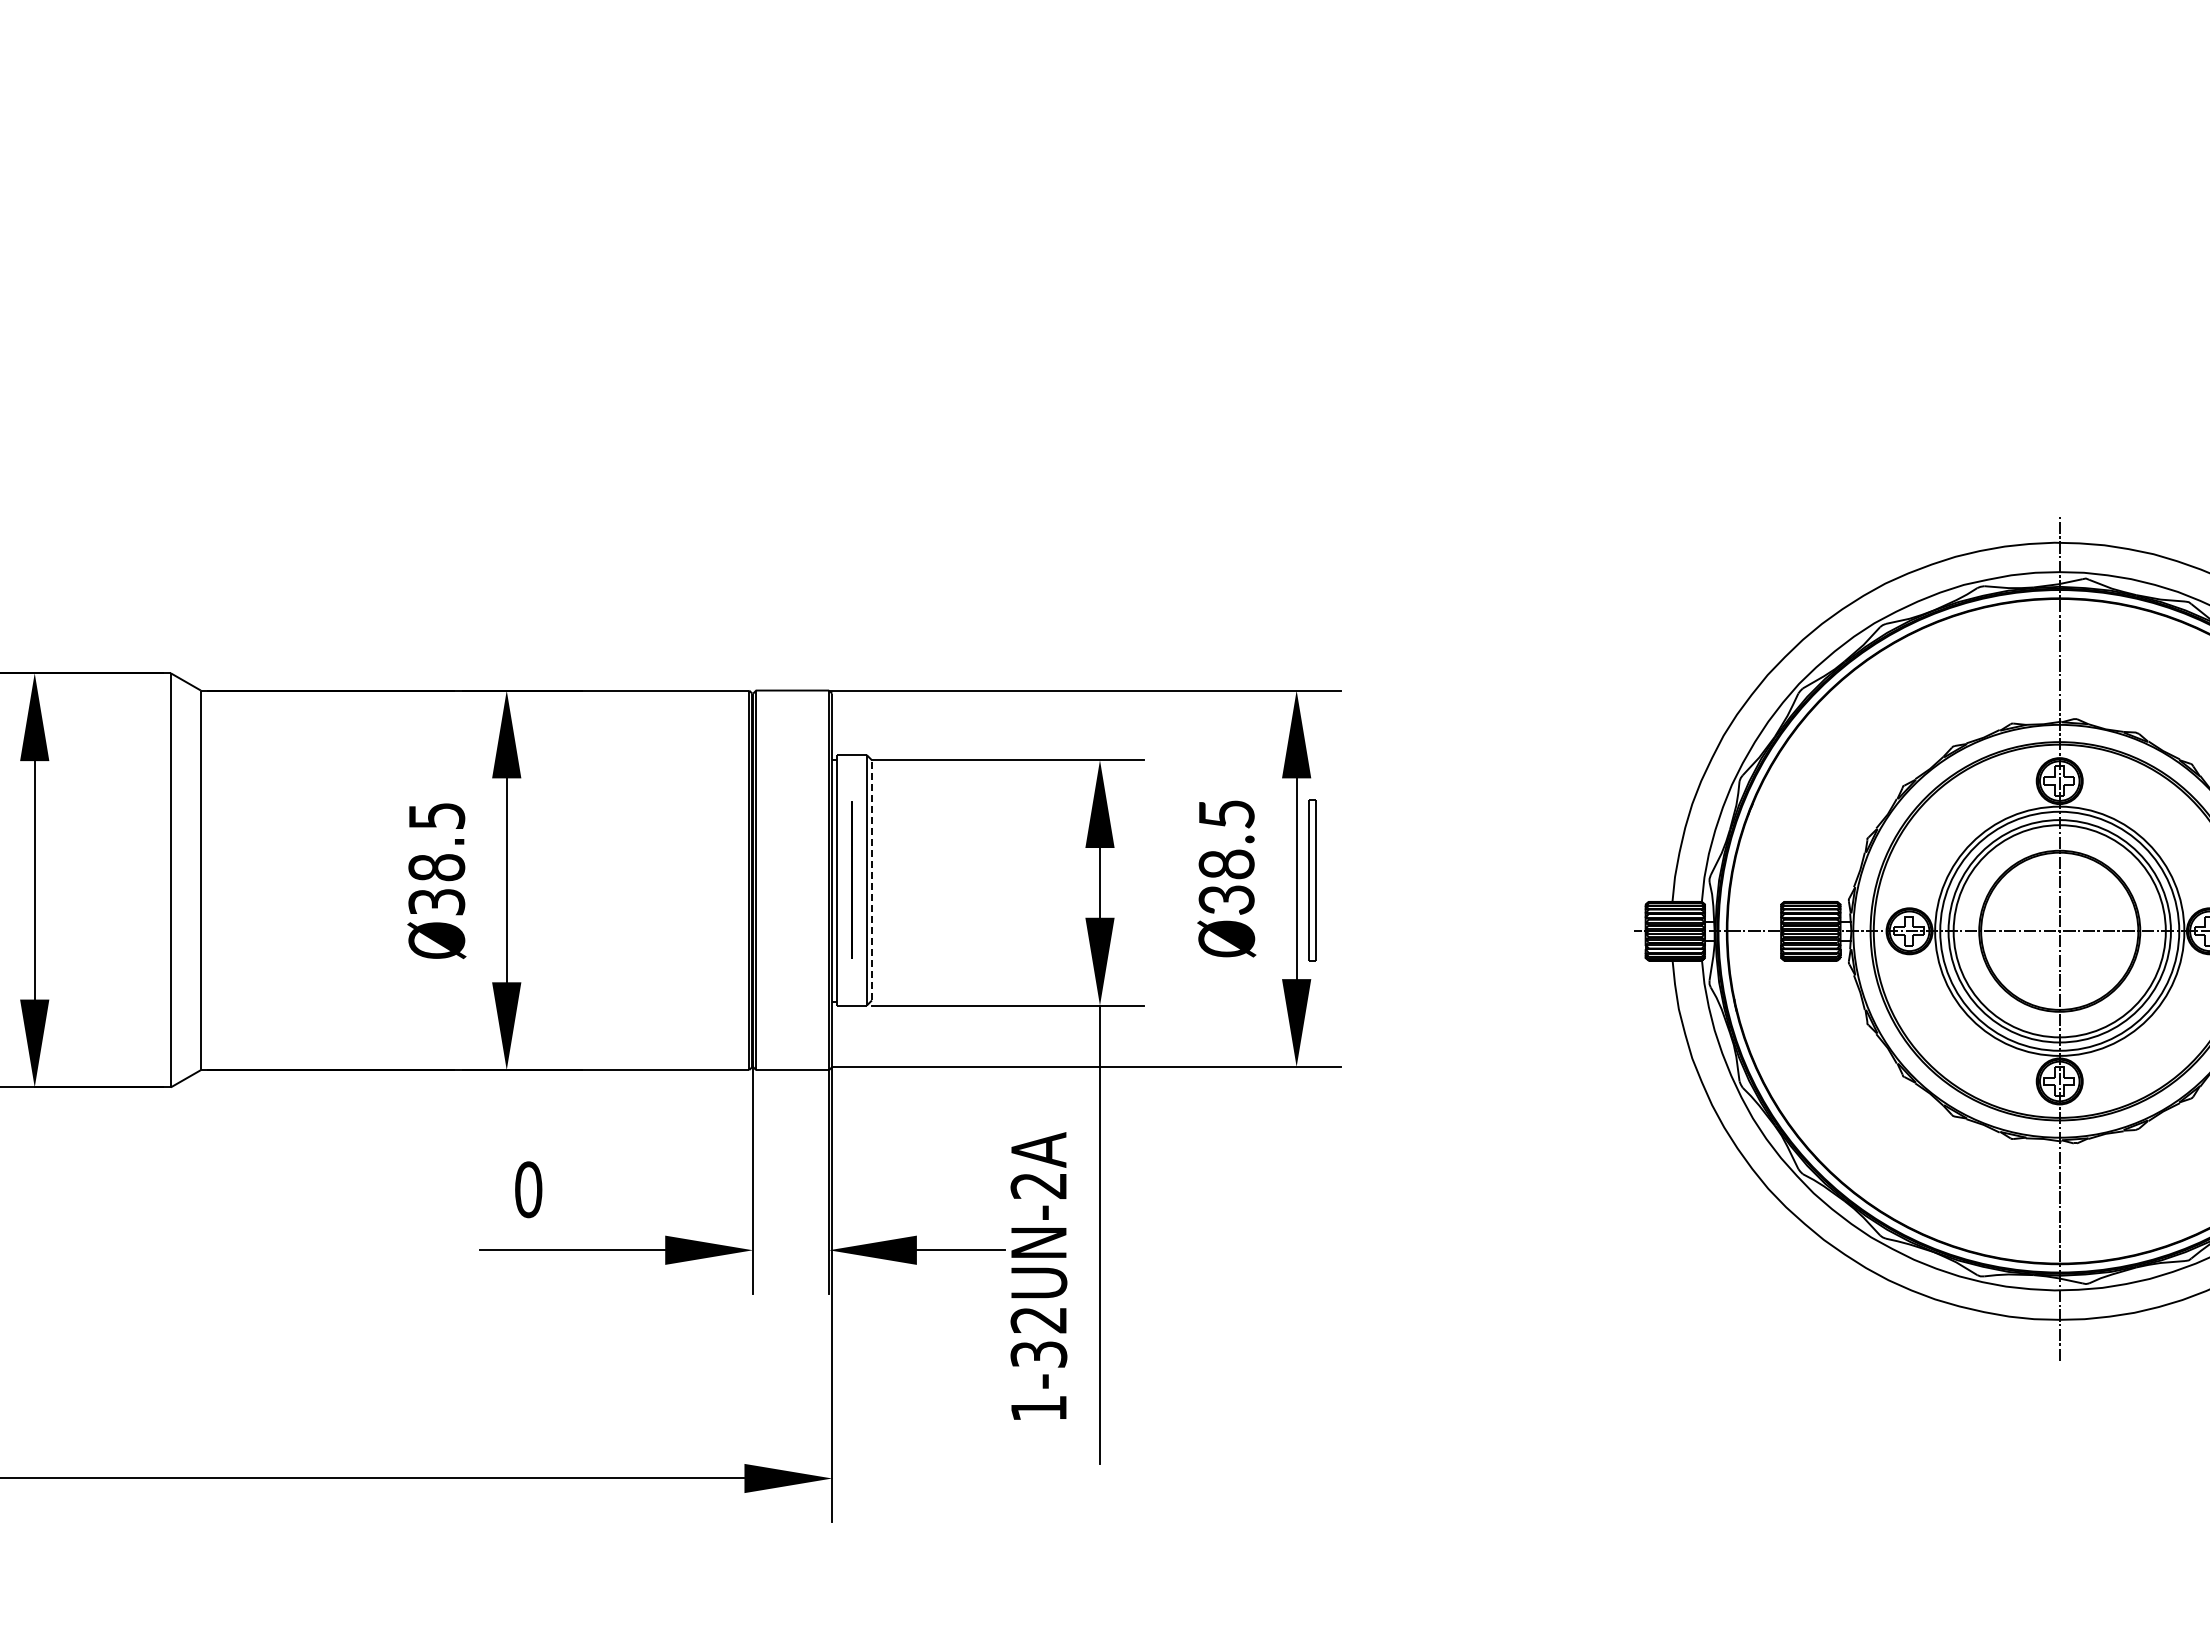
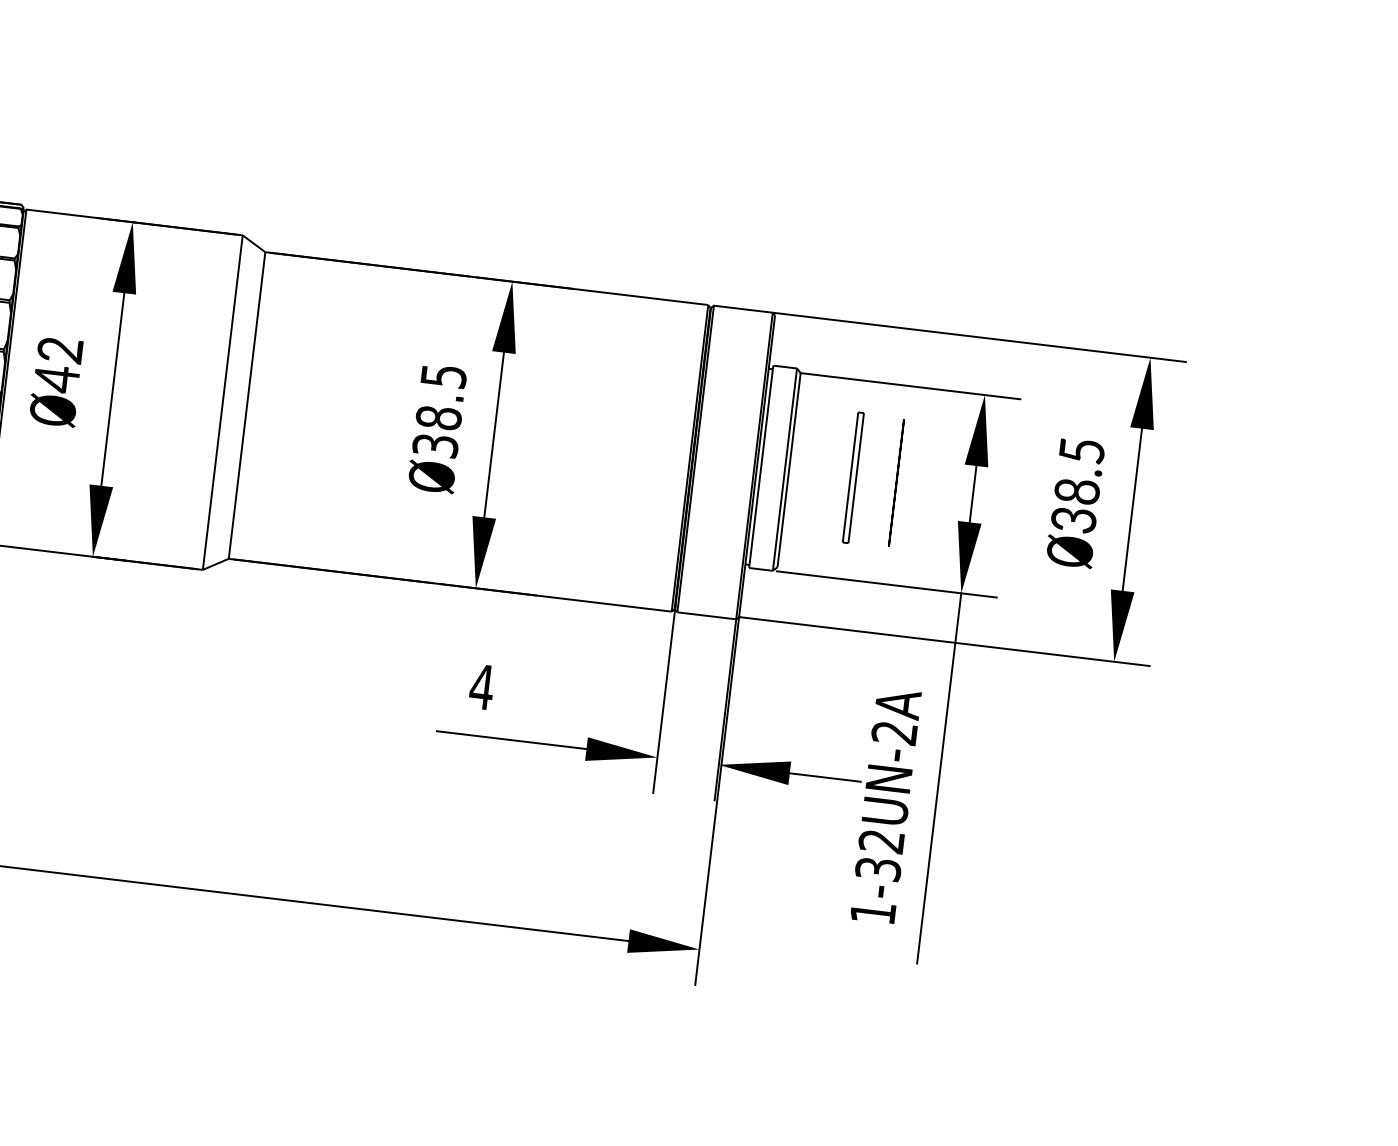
line: (851, 879) -> (896, 482), moved
line: (871, 879) -> (788, 469), dashed -> solid
part: (1312, 880) -> (853, 477), moved
text: (528, 1189) -> (481, 686), 0 -> 4

